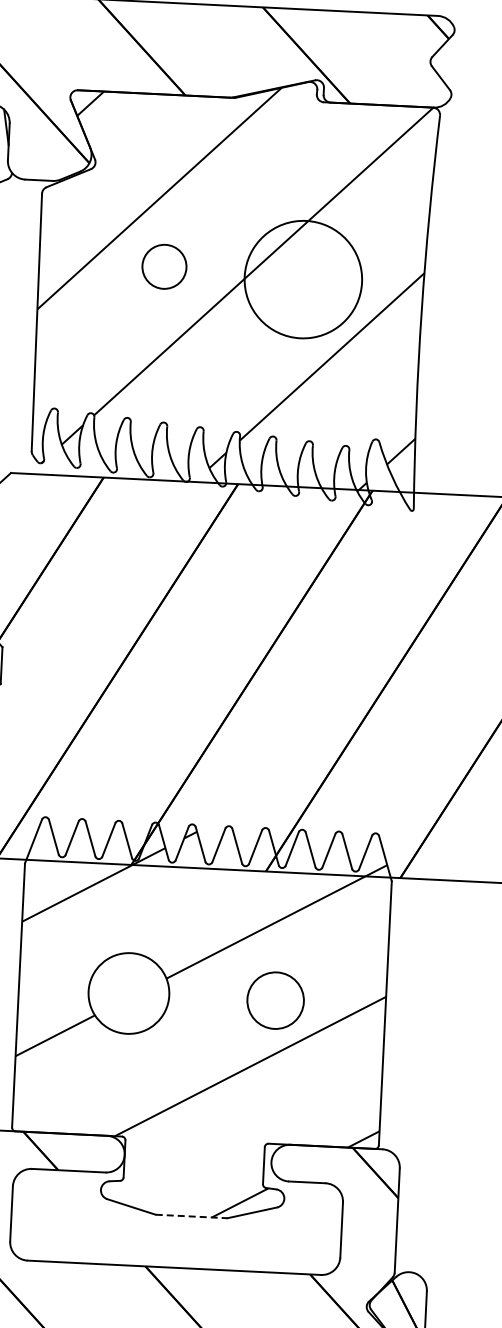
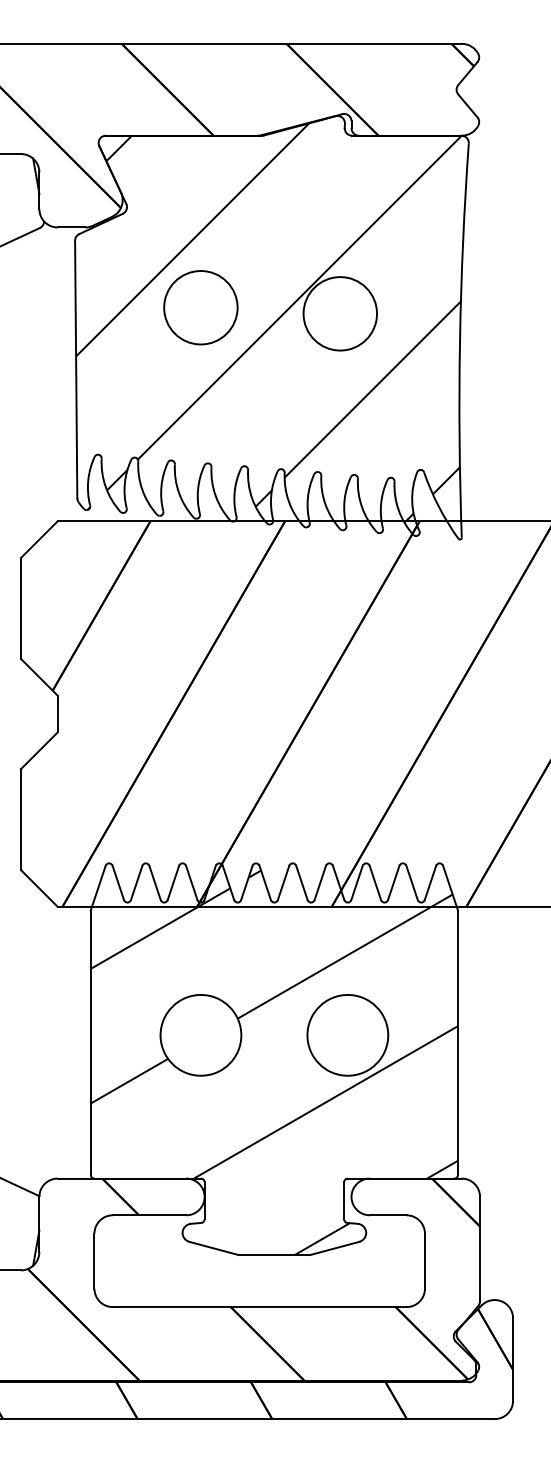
circle: (164, 266) -> (200, 307), size x1.67
circle: (303, 279) -> (340, 313), size x0.62
circle: (275, 999) -> (347, 1034), size x1.43
line: (191, 1216) -> (274, 1255), dashed -> solid

